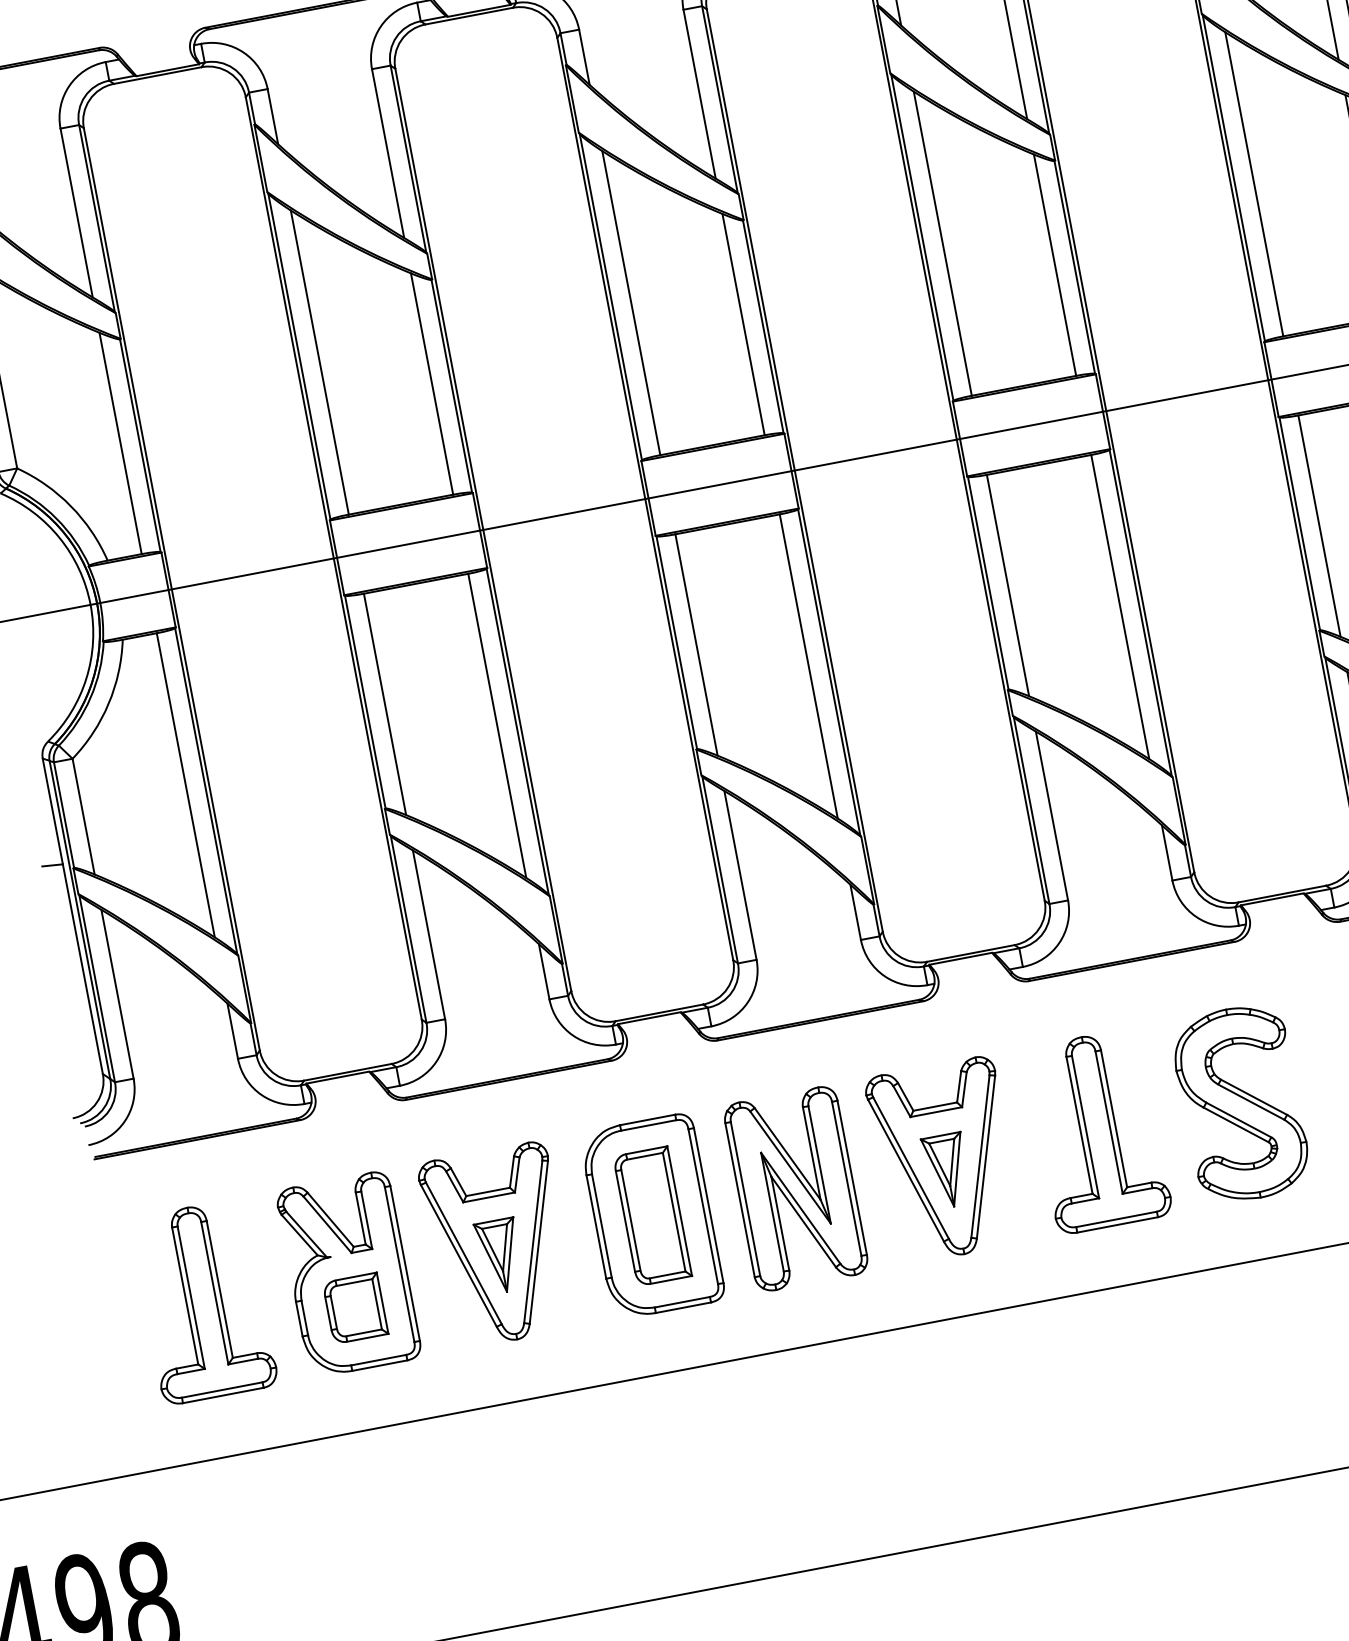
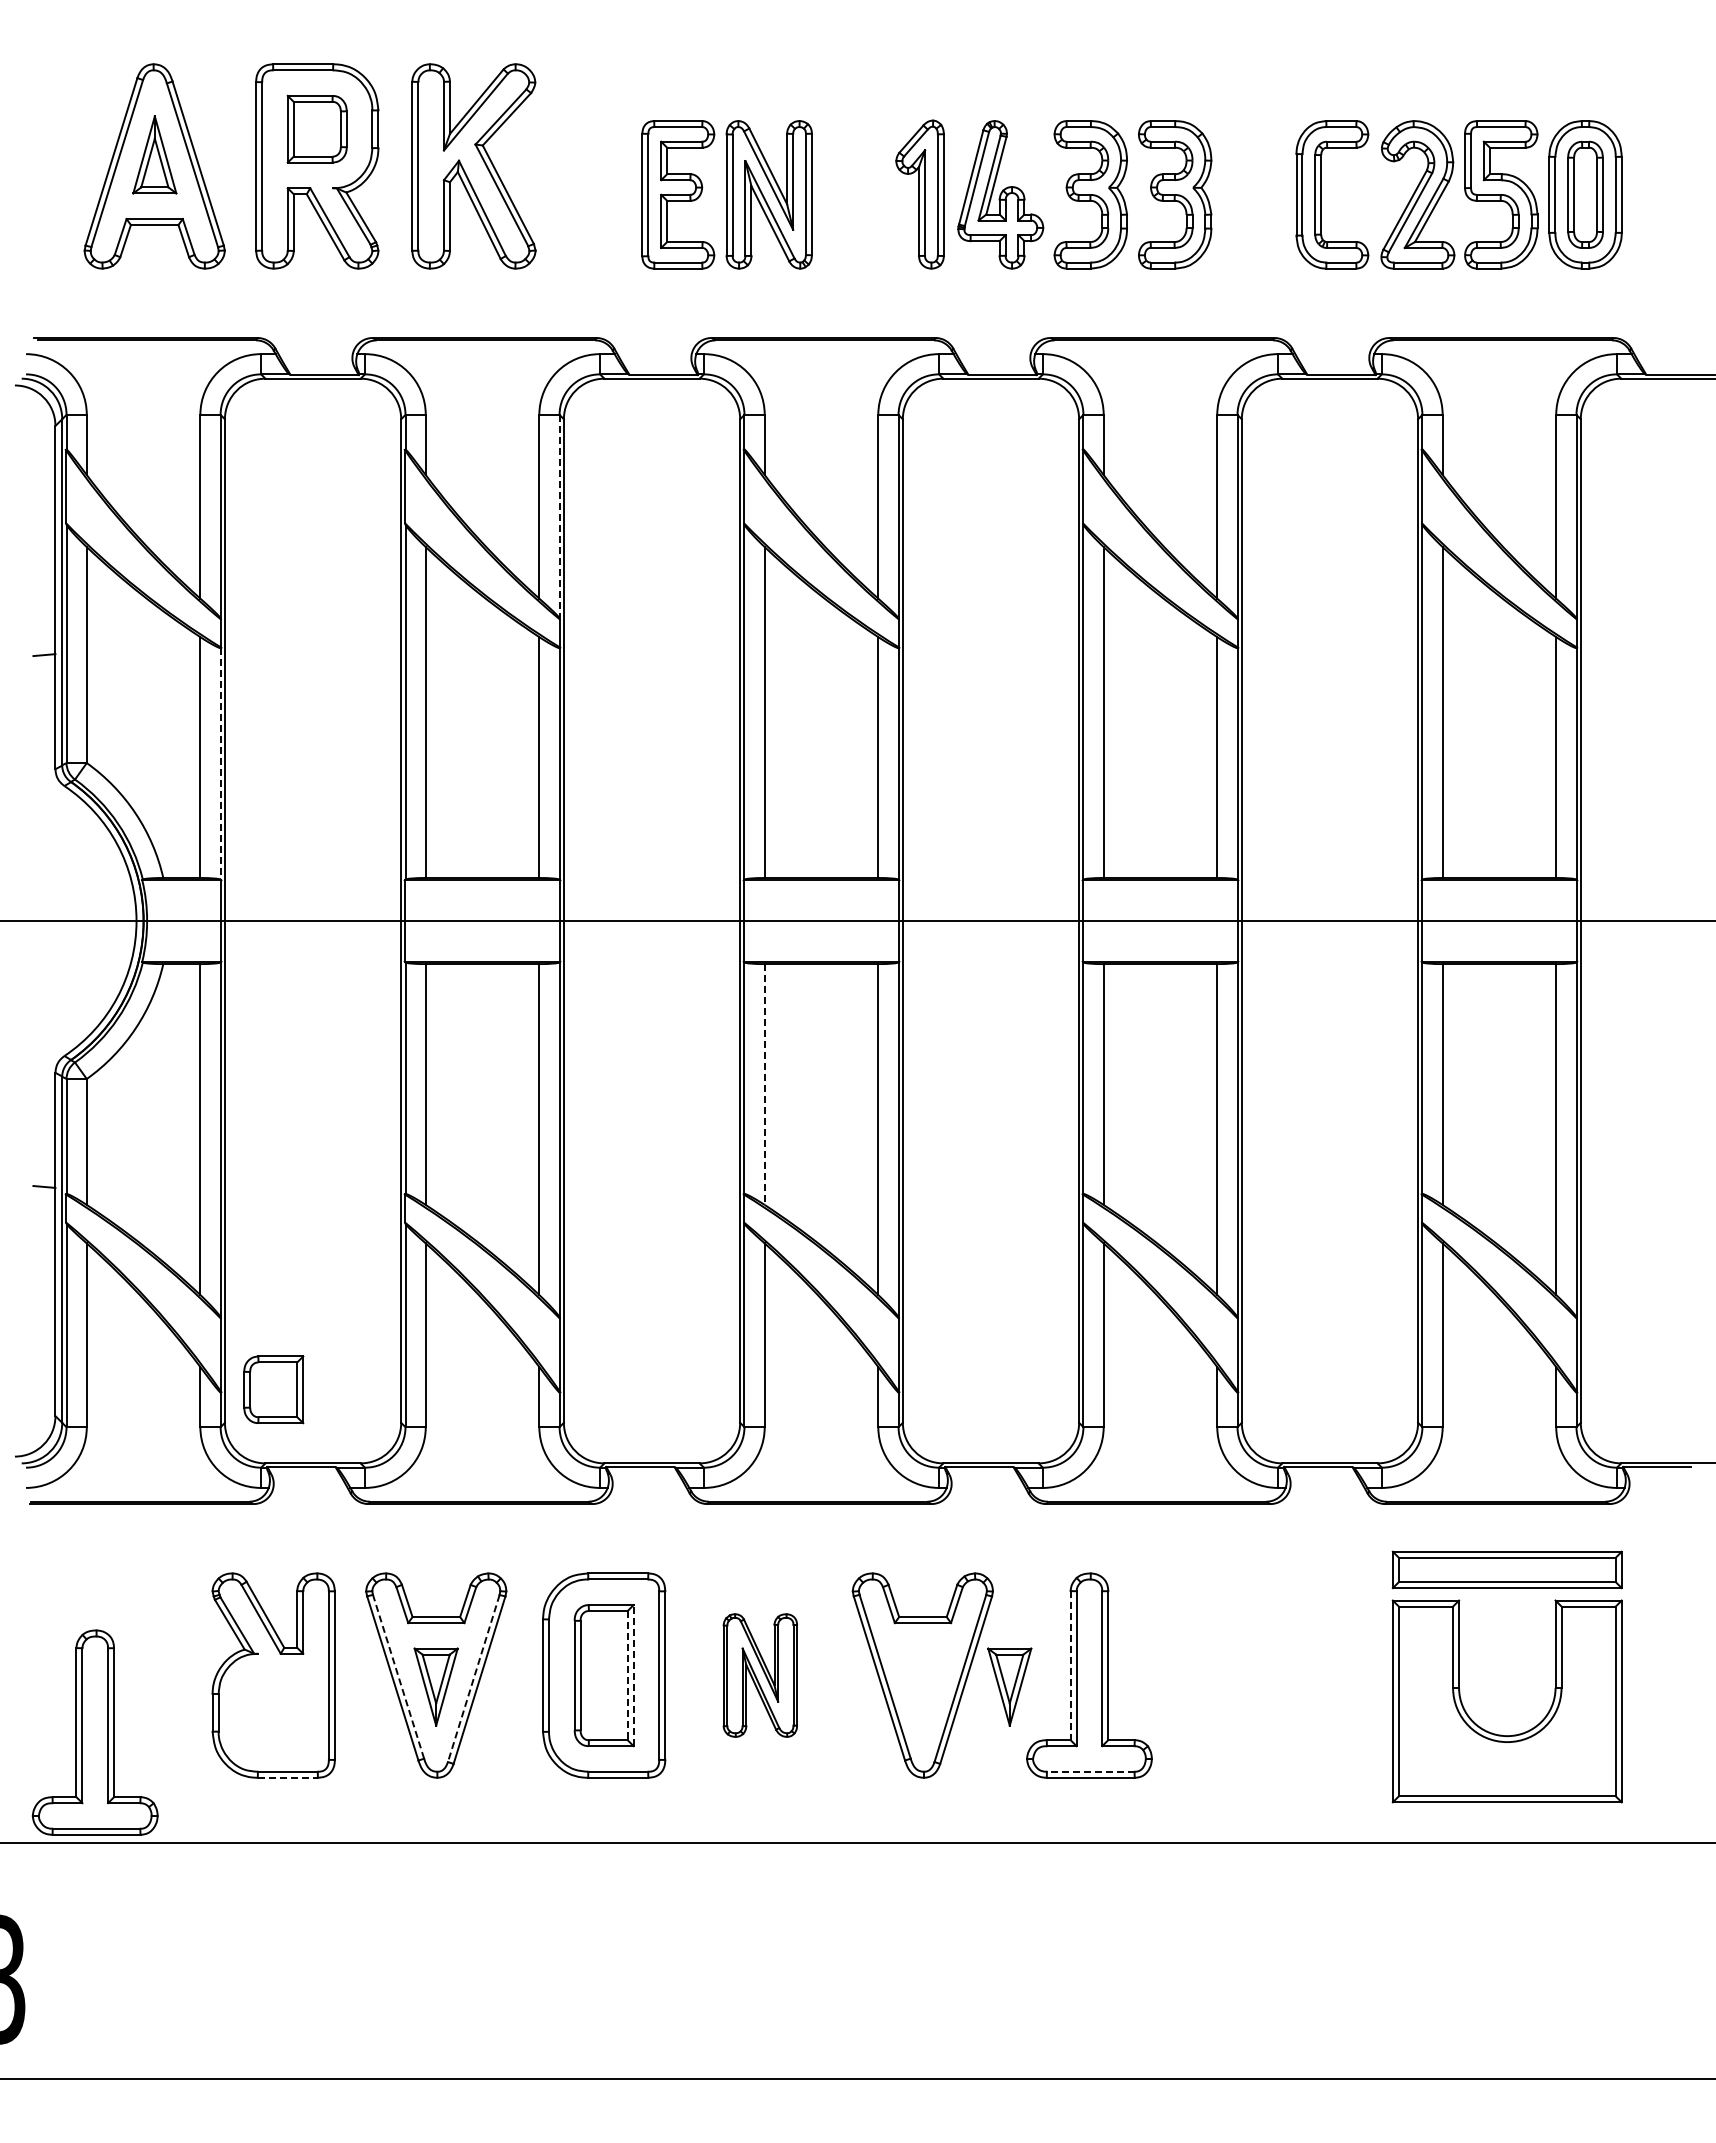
line: (408, 158) -> (559, 516), solid -> dashed
line: (140, 445) -> (220, 763), solid -> dashed
line: (696, 645) -> (764, 1085), solid -> dashed
part: (1240, 1103) -> (1244, 1675), removed
line: (1079, 1125) -> (1070, 1665), solid -> dashed
part: (947, 1170) -> (1009, 1686), moved
part: (796, 1188) -> (760, 1675), size x0.6
line: (679, 1211) -> (633, 1675), solid -> dashed
line: (674, 1212) -> (627, 1675), solid -> dashed
line: (1116, 1219) -> (1090, 1771), solid -> dashed
line: (533, 1242) -> (473, 1679), solid -> dashed
line: (463, 1253) -> (398, 1676), solid -> dashed
part: (203, 1301) -> (94, 1732), moved
part: (355, 1308) -> (273, 1389), moved
line: (380, 1365) -> (288, 1777), solid -> dashed

